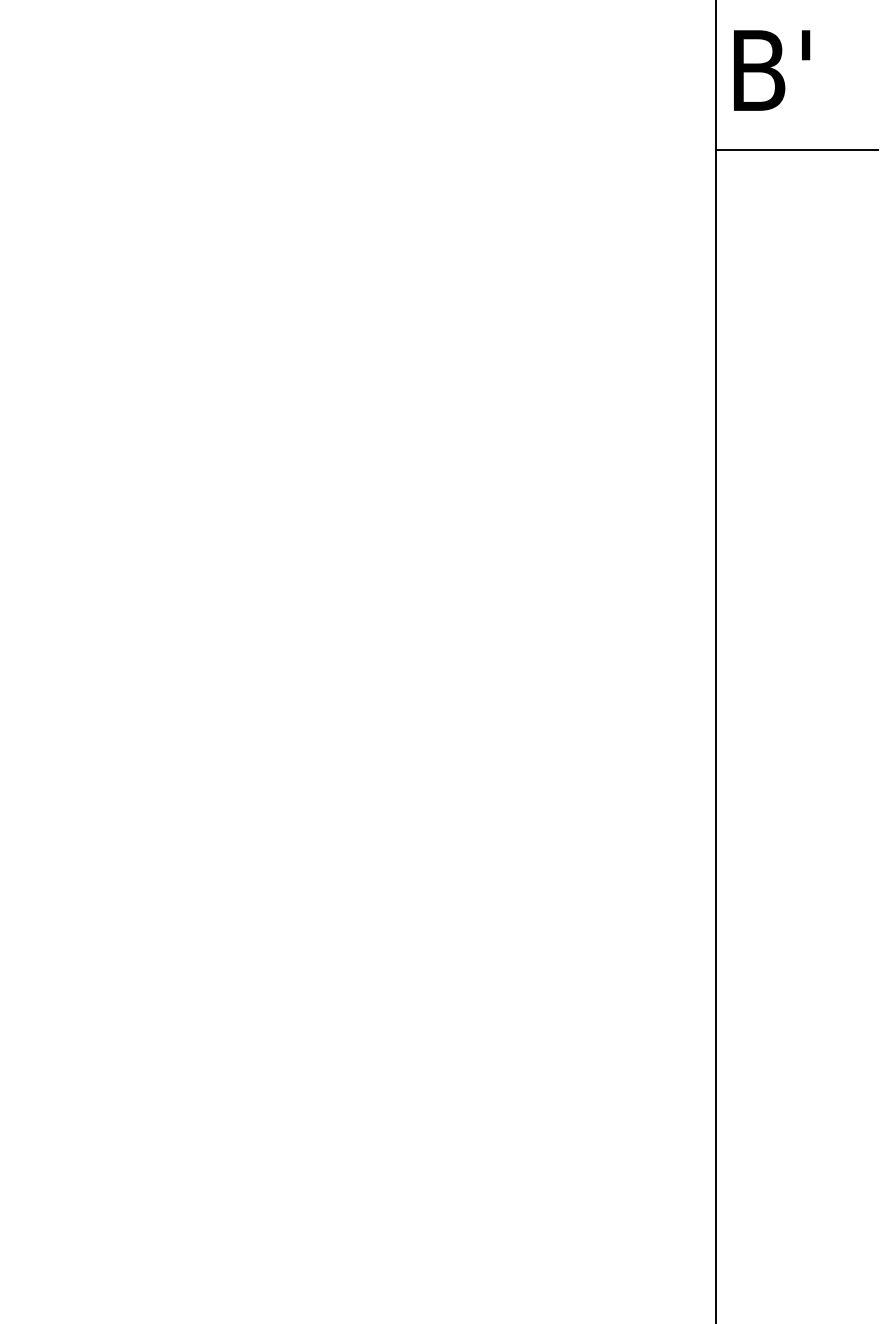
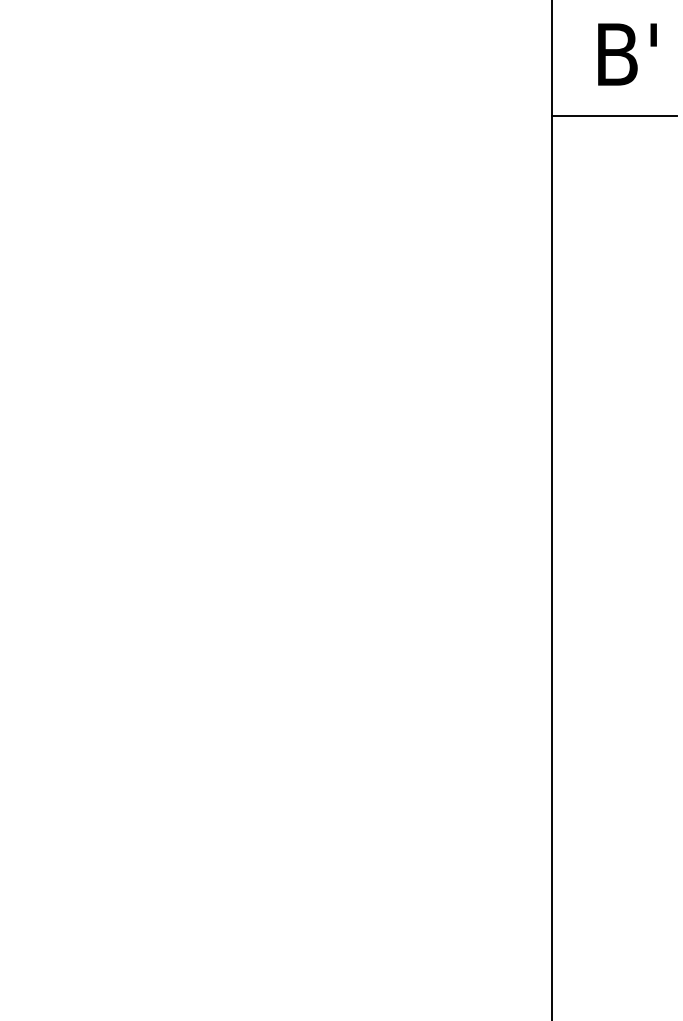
text: (772, 70) -> (627, 54), moved

